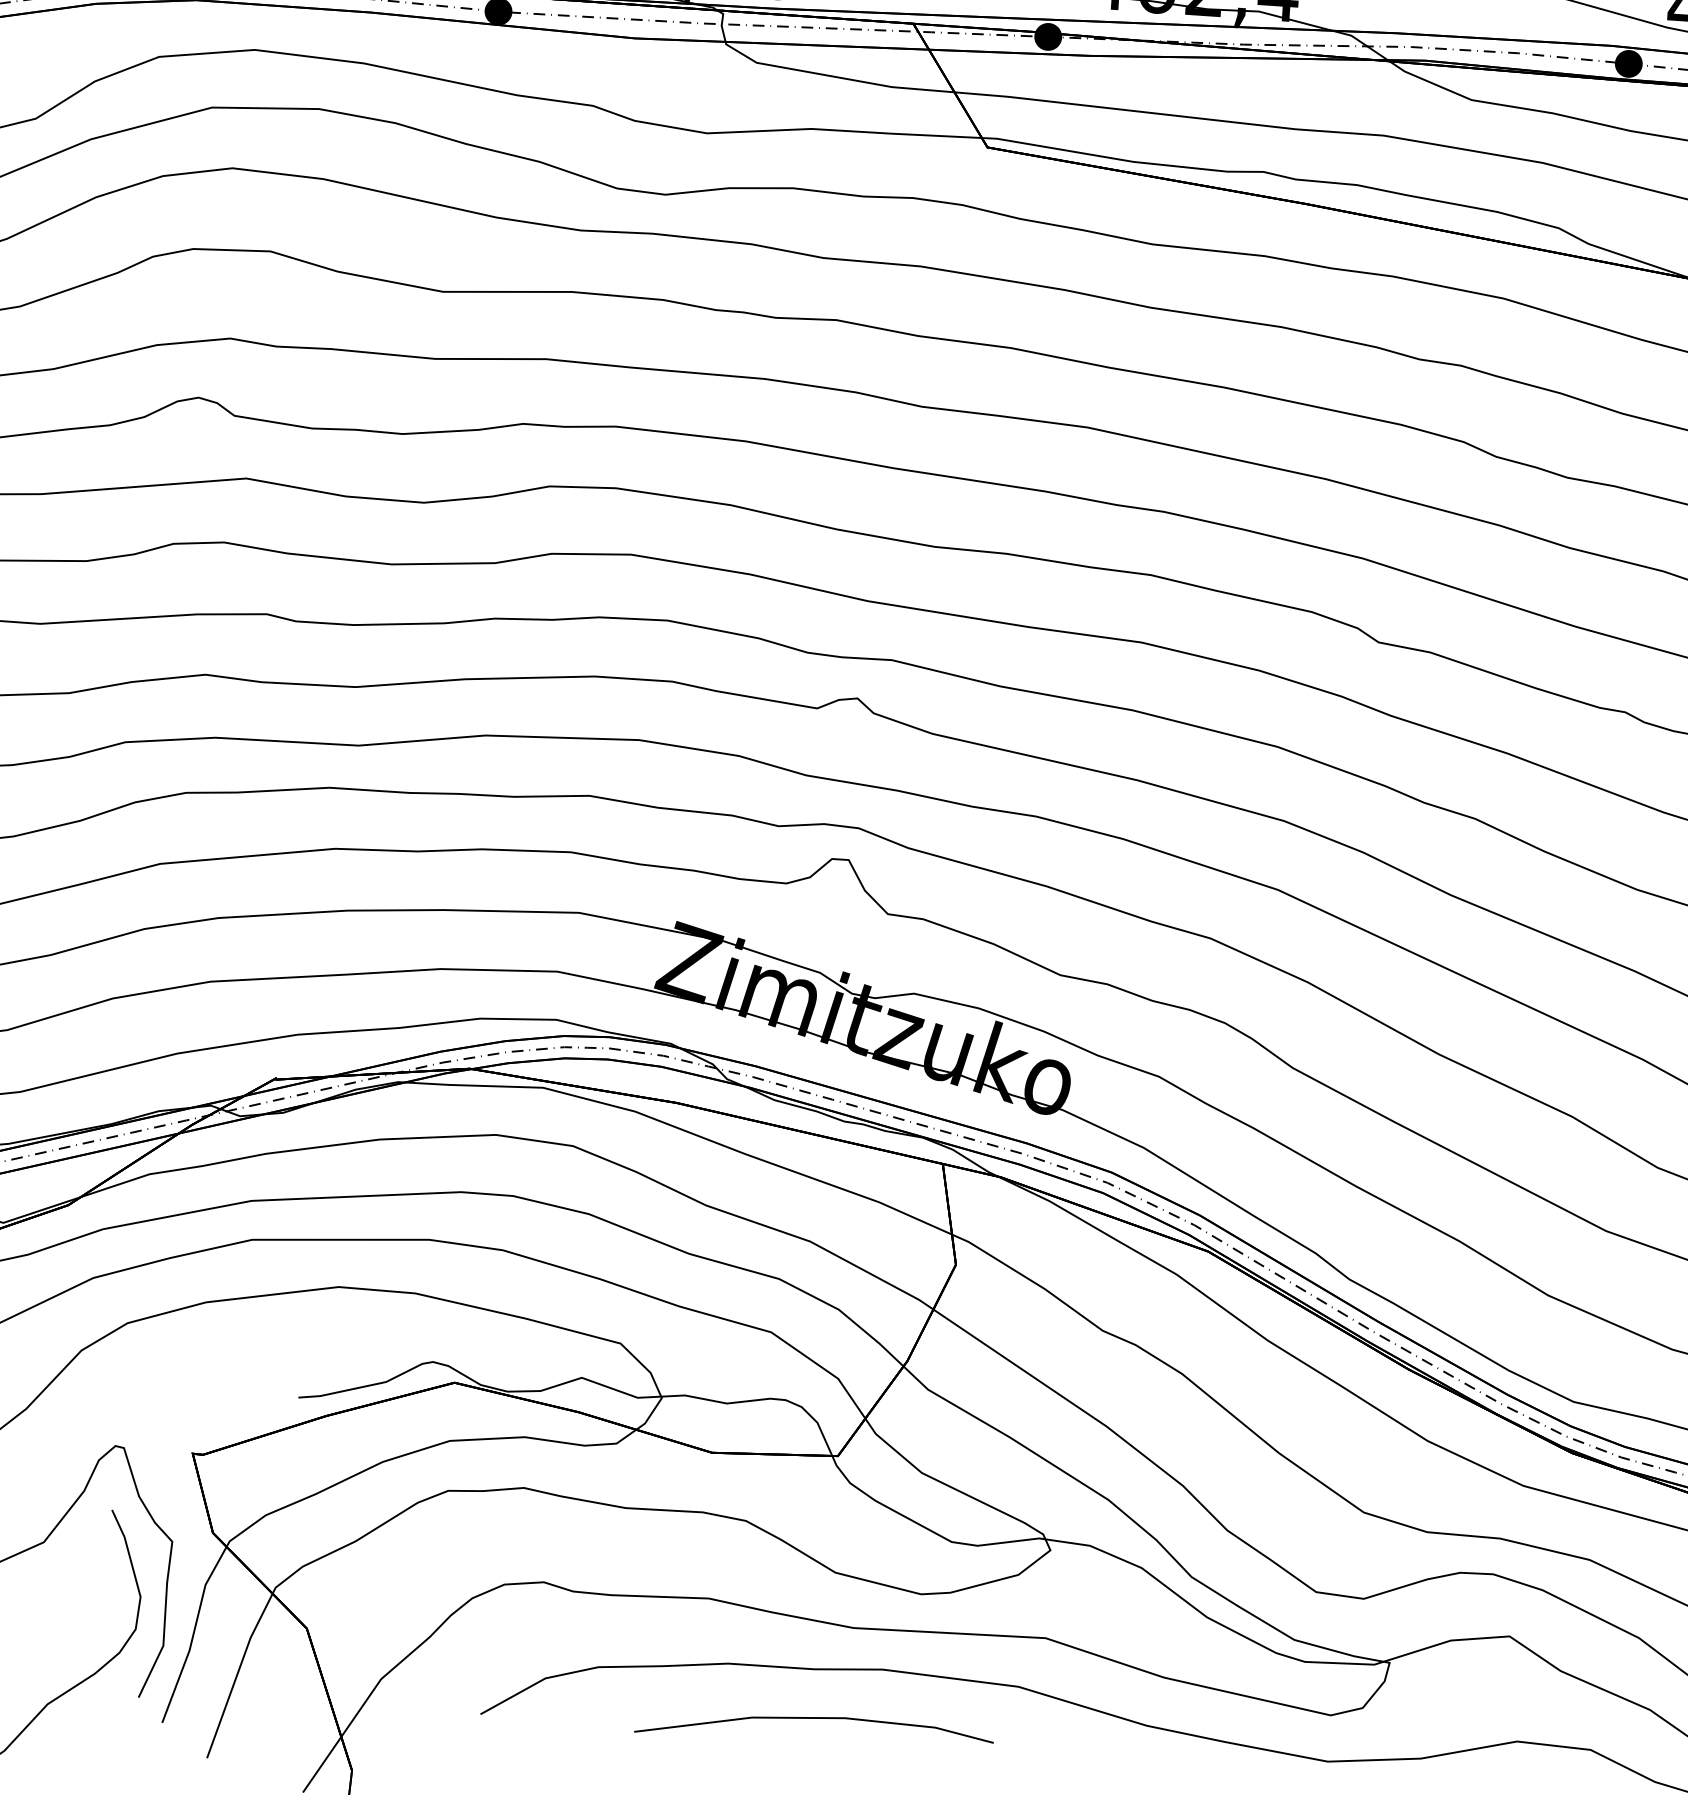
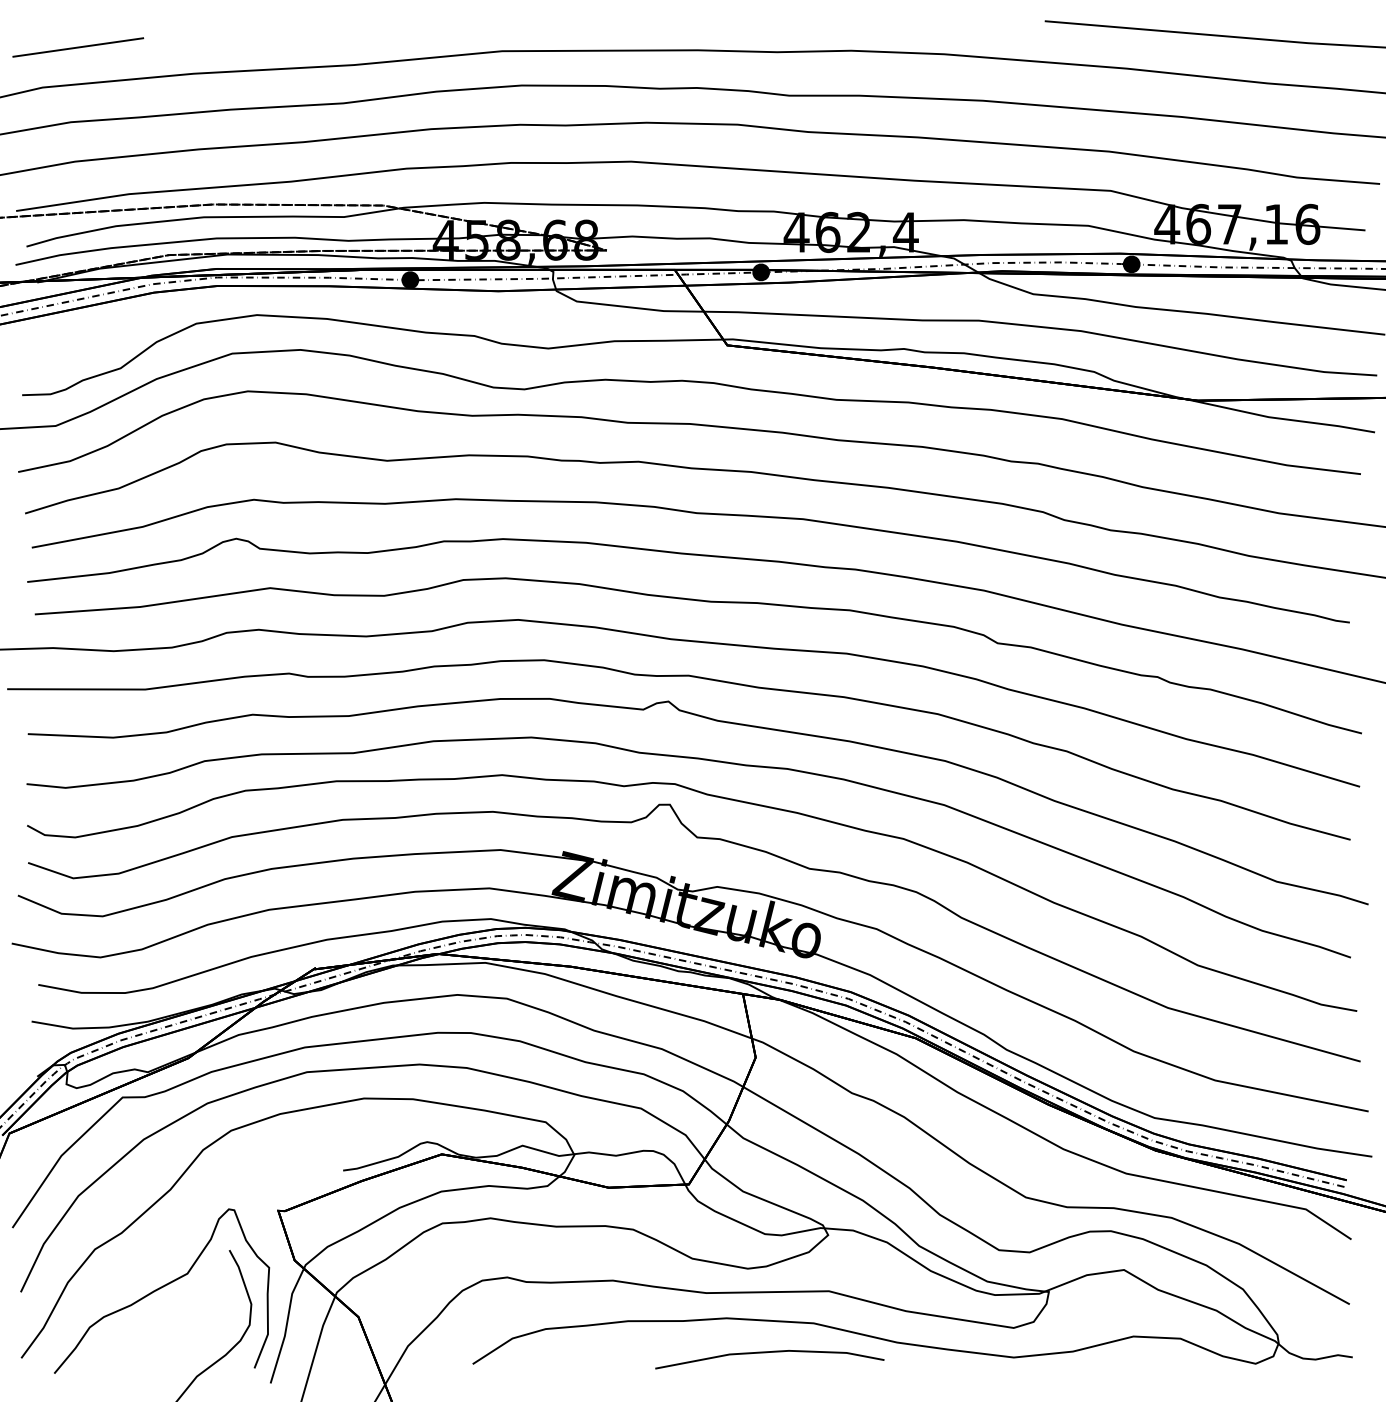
line: (809, 1719) -> (766, 1353), moved

